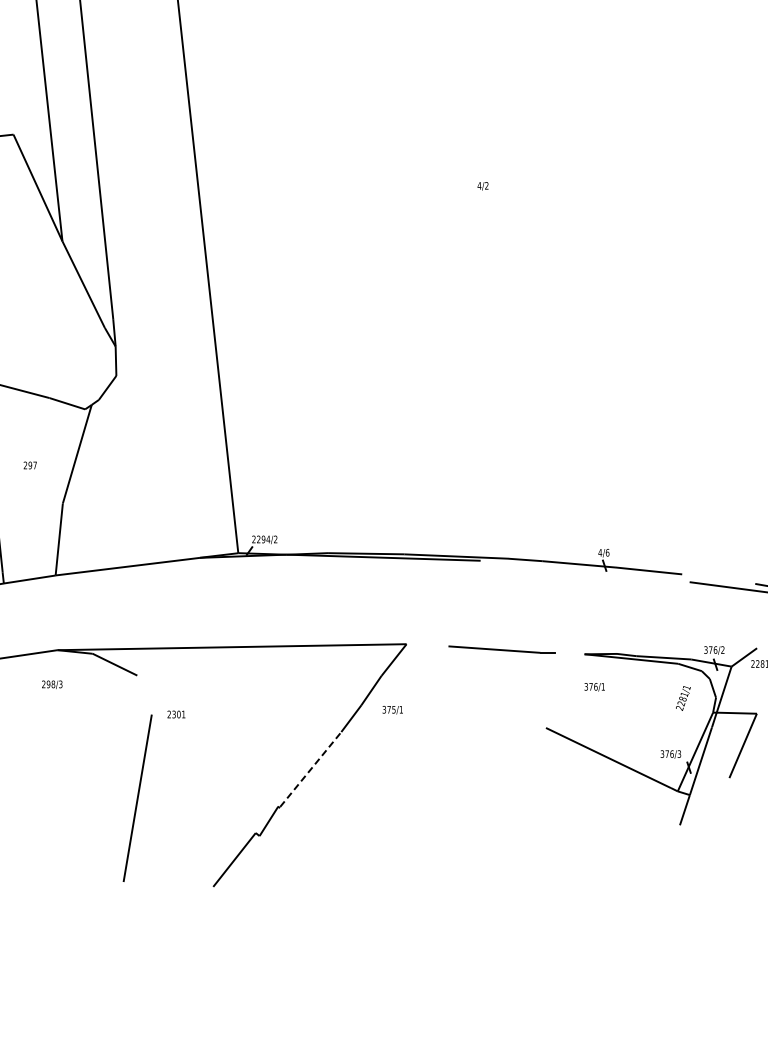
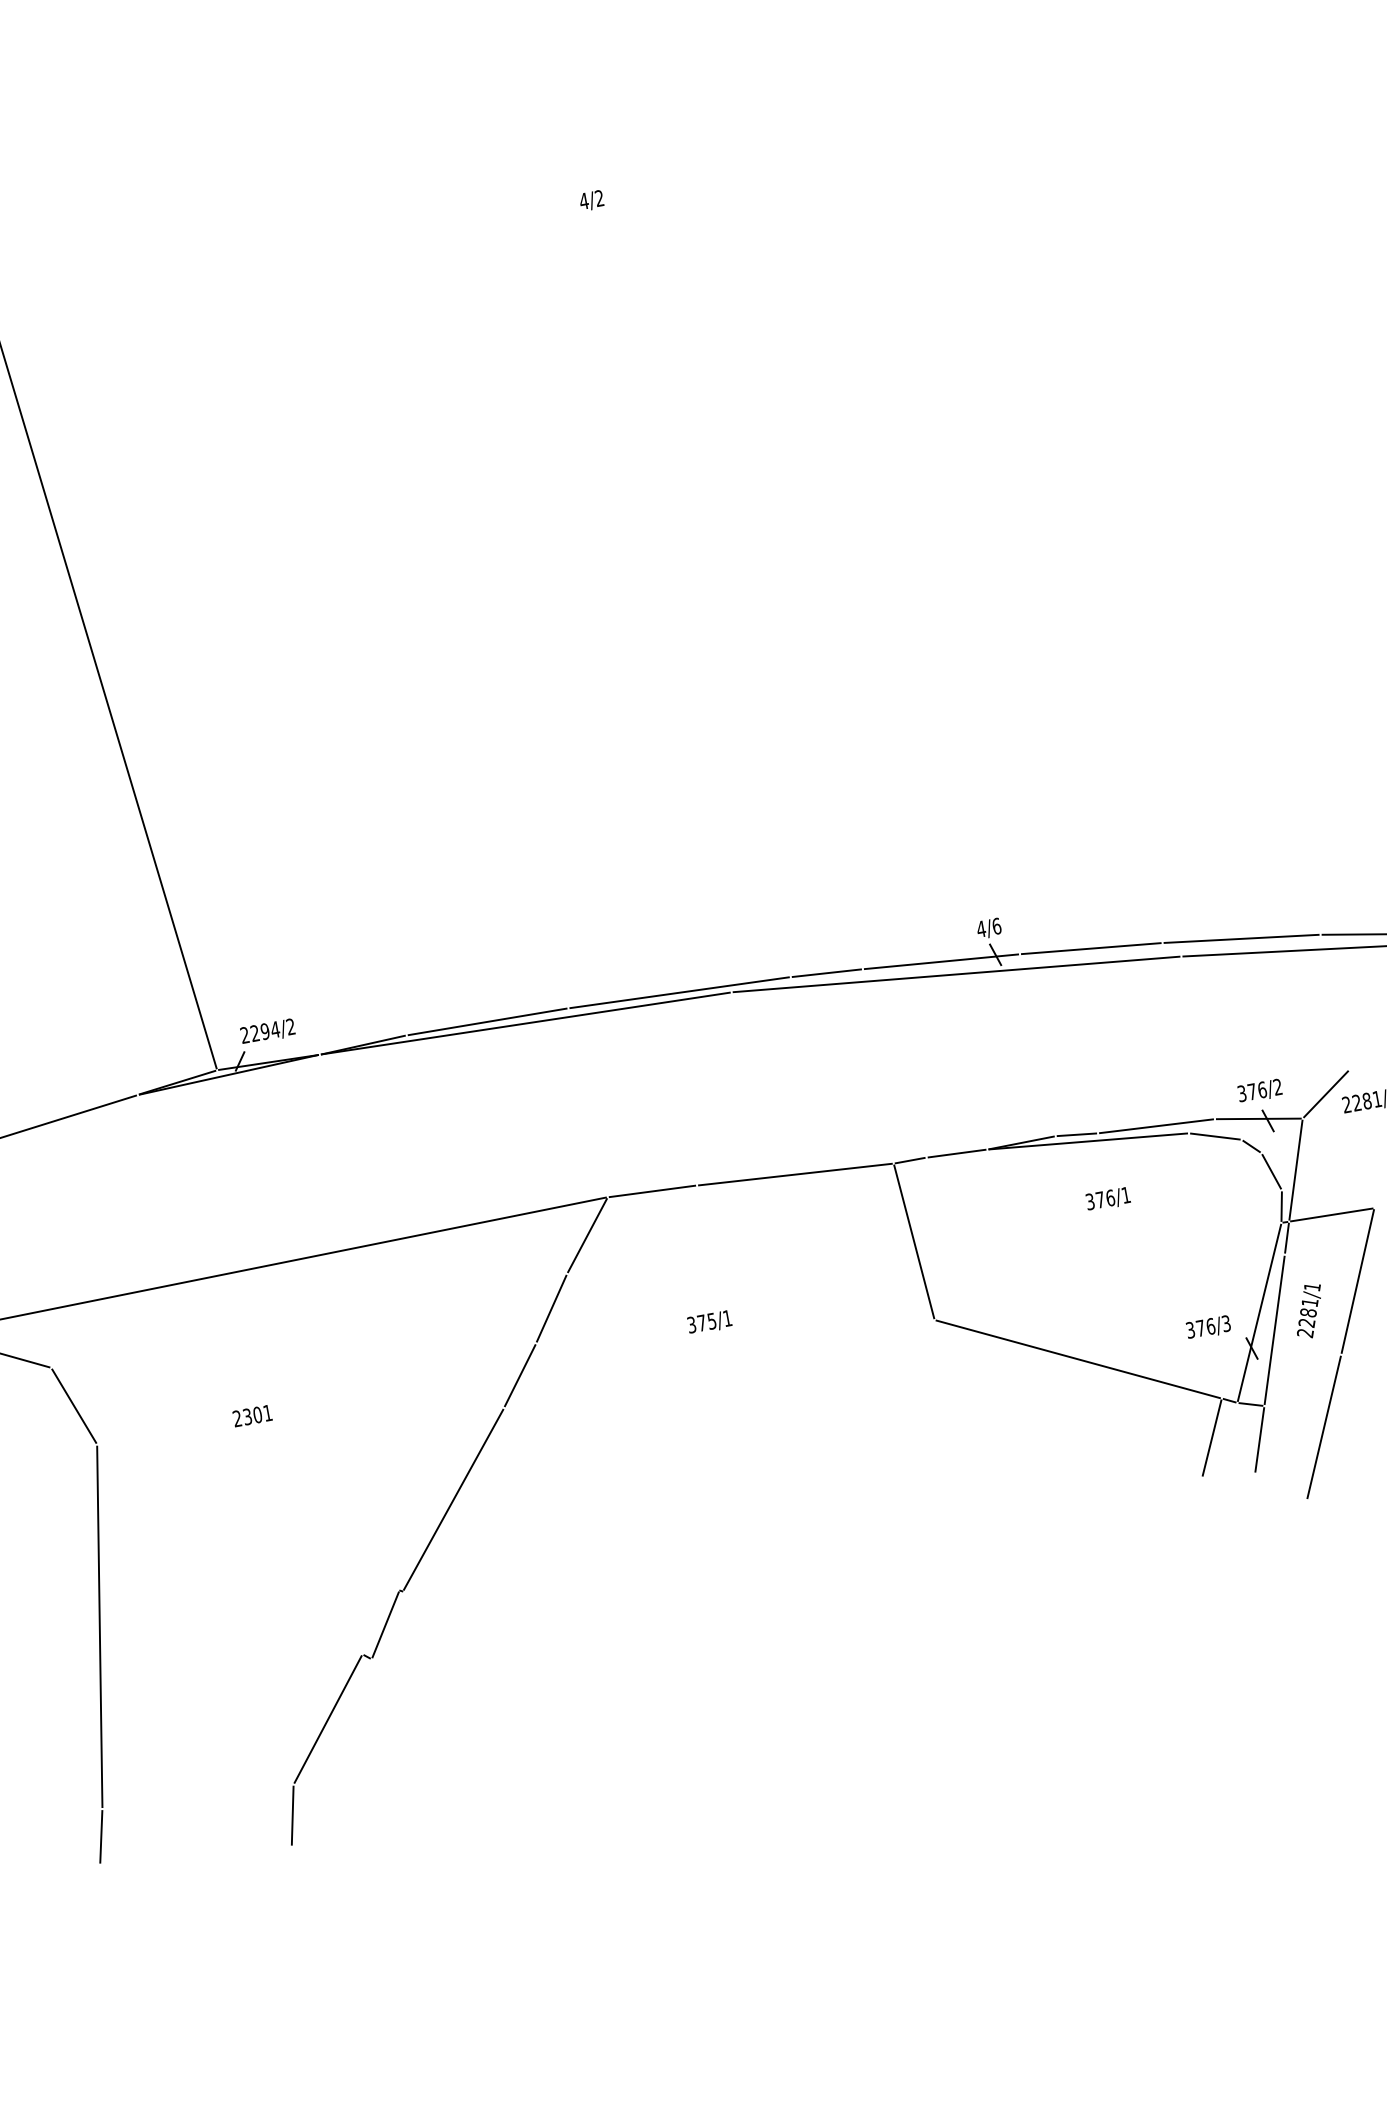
line: (584, 571) -> (955, 974), added
line: (718, 578) -> (1240, 937), added
line: (427, 645) -> (652, 1191), added
line: (569, 653) -> (955, 1153), added
text: (594, 687) -> (1107, 1199), moved
line: (542, 690) -> (912, 1242), added
line: (144, 694) -> (73, 1405), added
text: (683, 698) -> (1309, 1311), moved
text: (392, 710) -> (709, 1323), moved
text: (176, 714) -> (252, 1415), moved
line: (310, 769) -> (453, 1499), dashed -> solid
line: (662, 804) -> (1210, 1436), added
line: (715, 809) -> (1324, 1426), added
line: (120, 894) -> (100, 1836), added
line: (210, 900) -> (293, 1814), added

